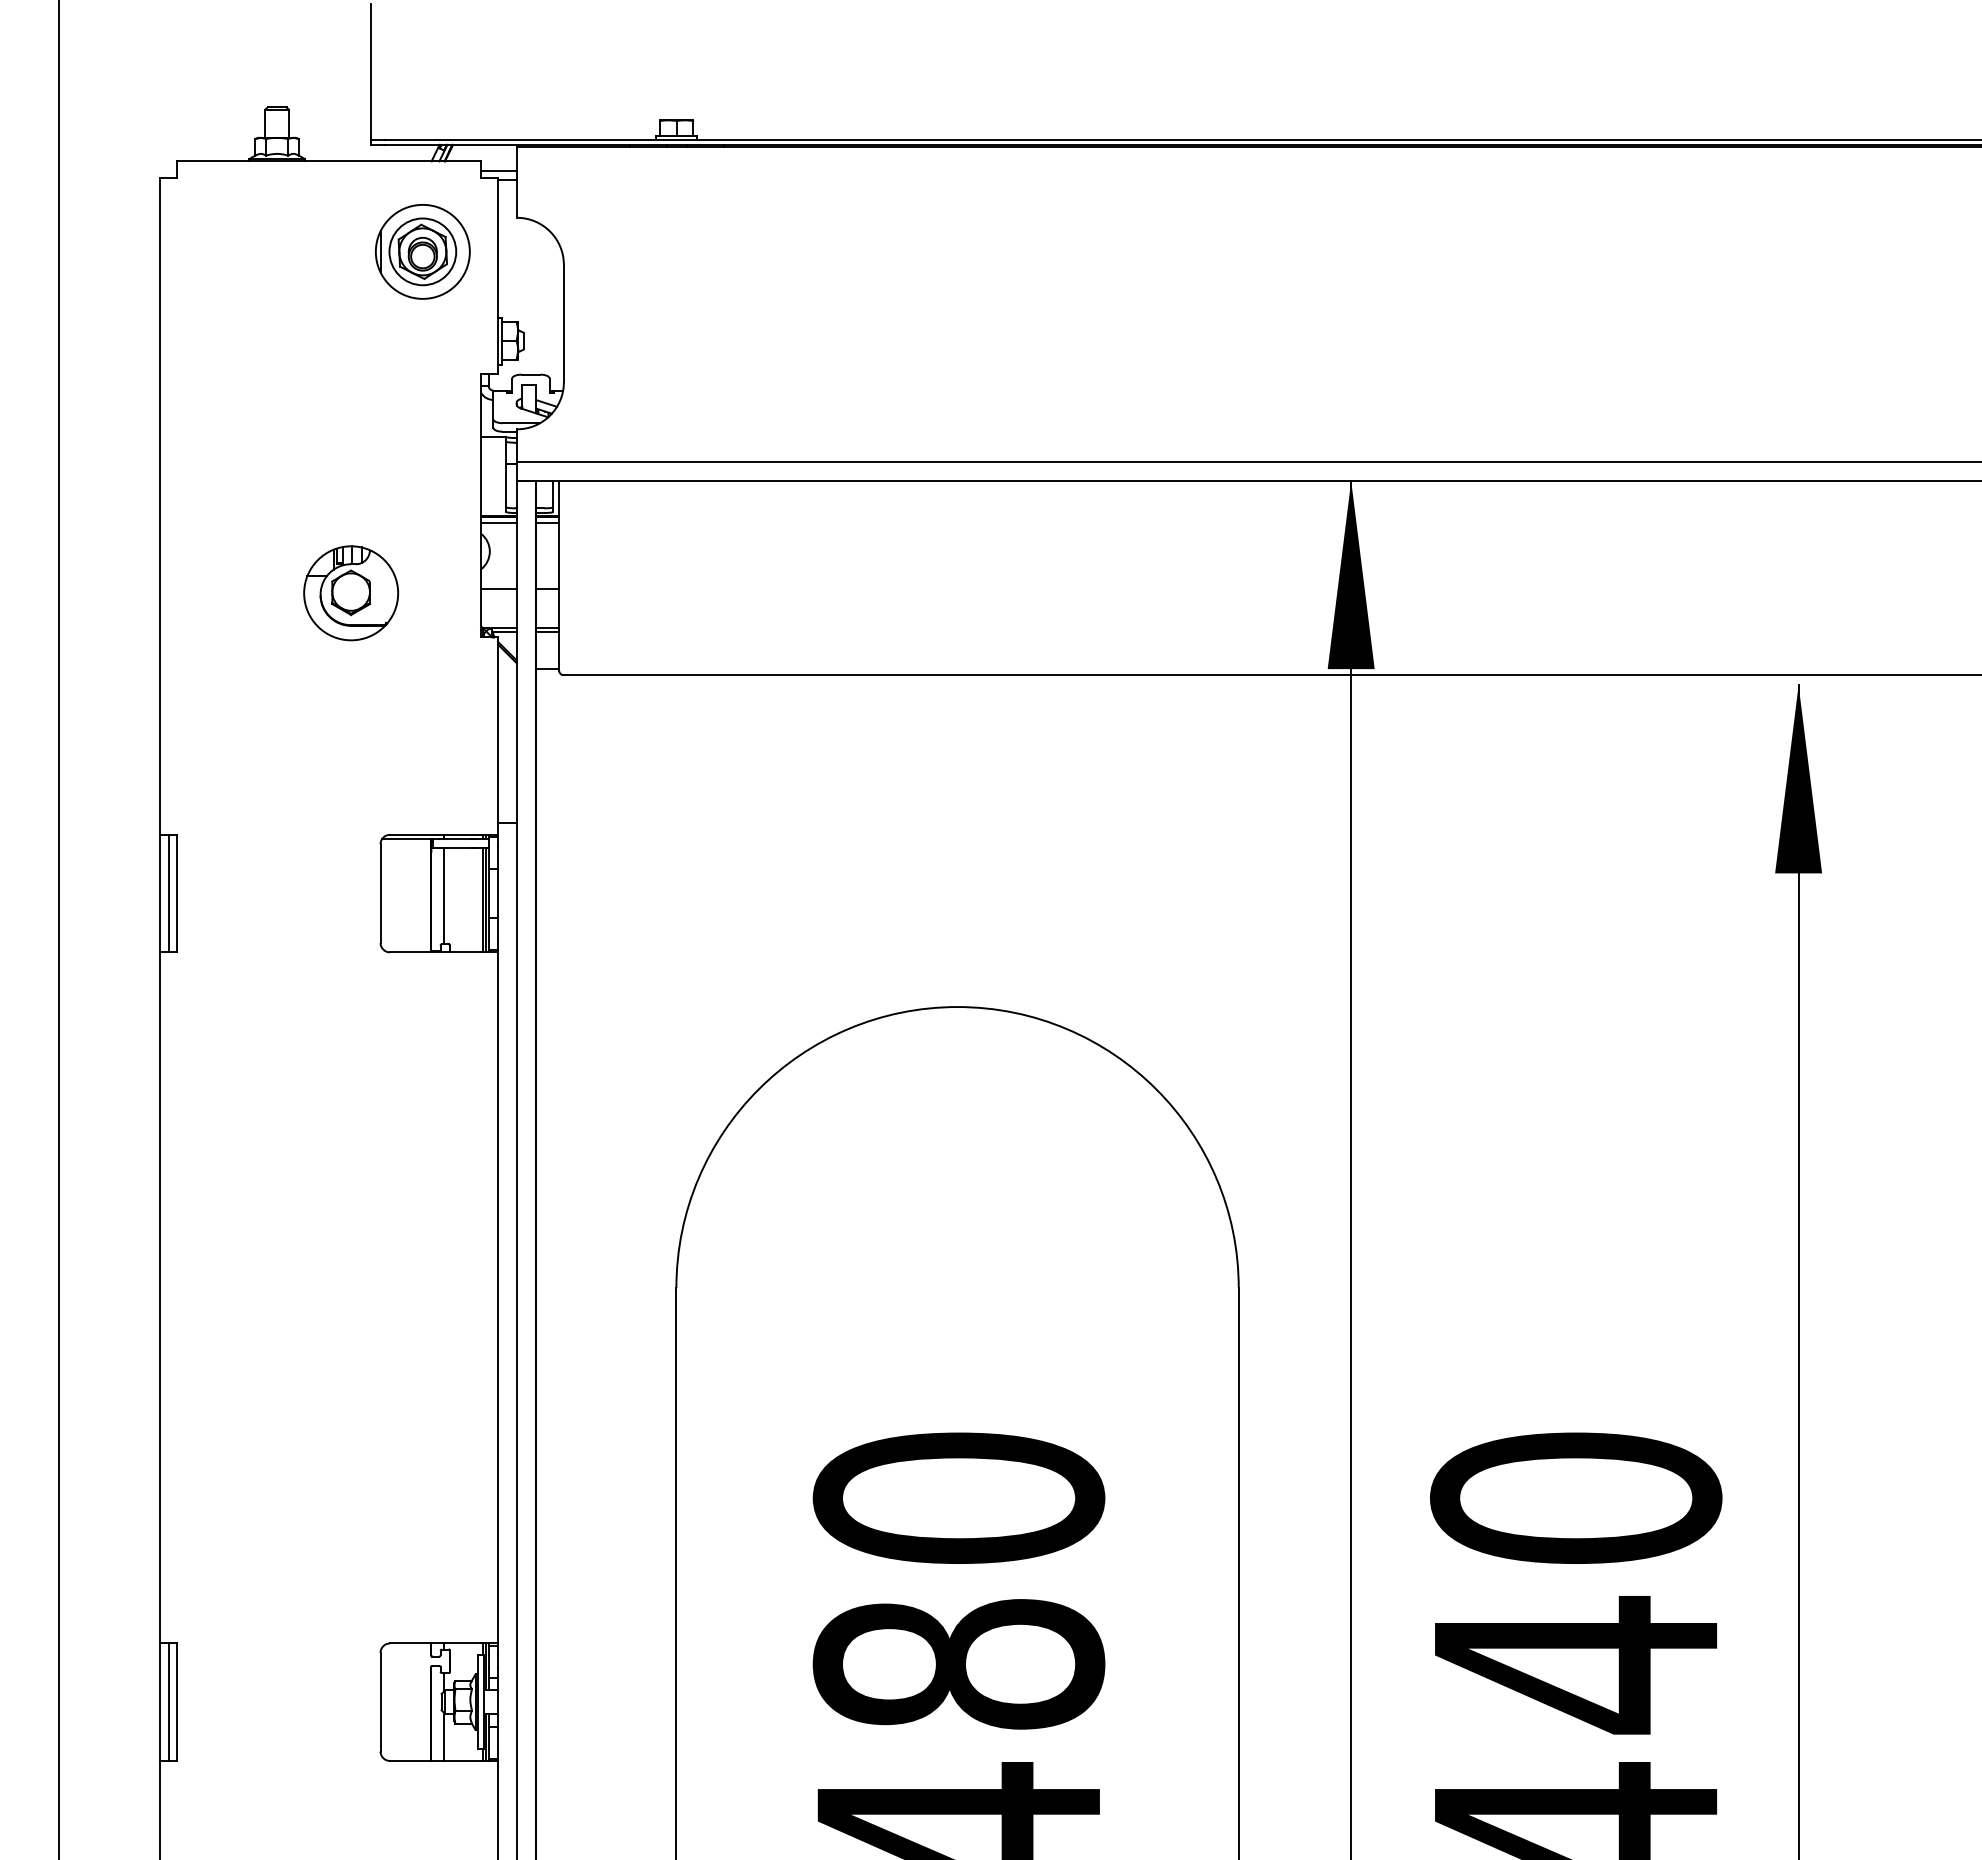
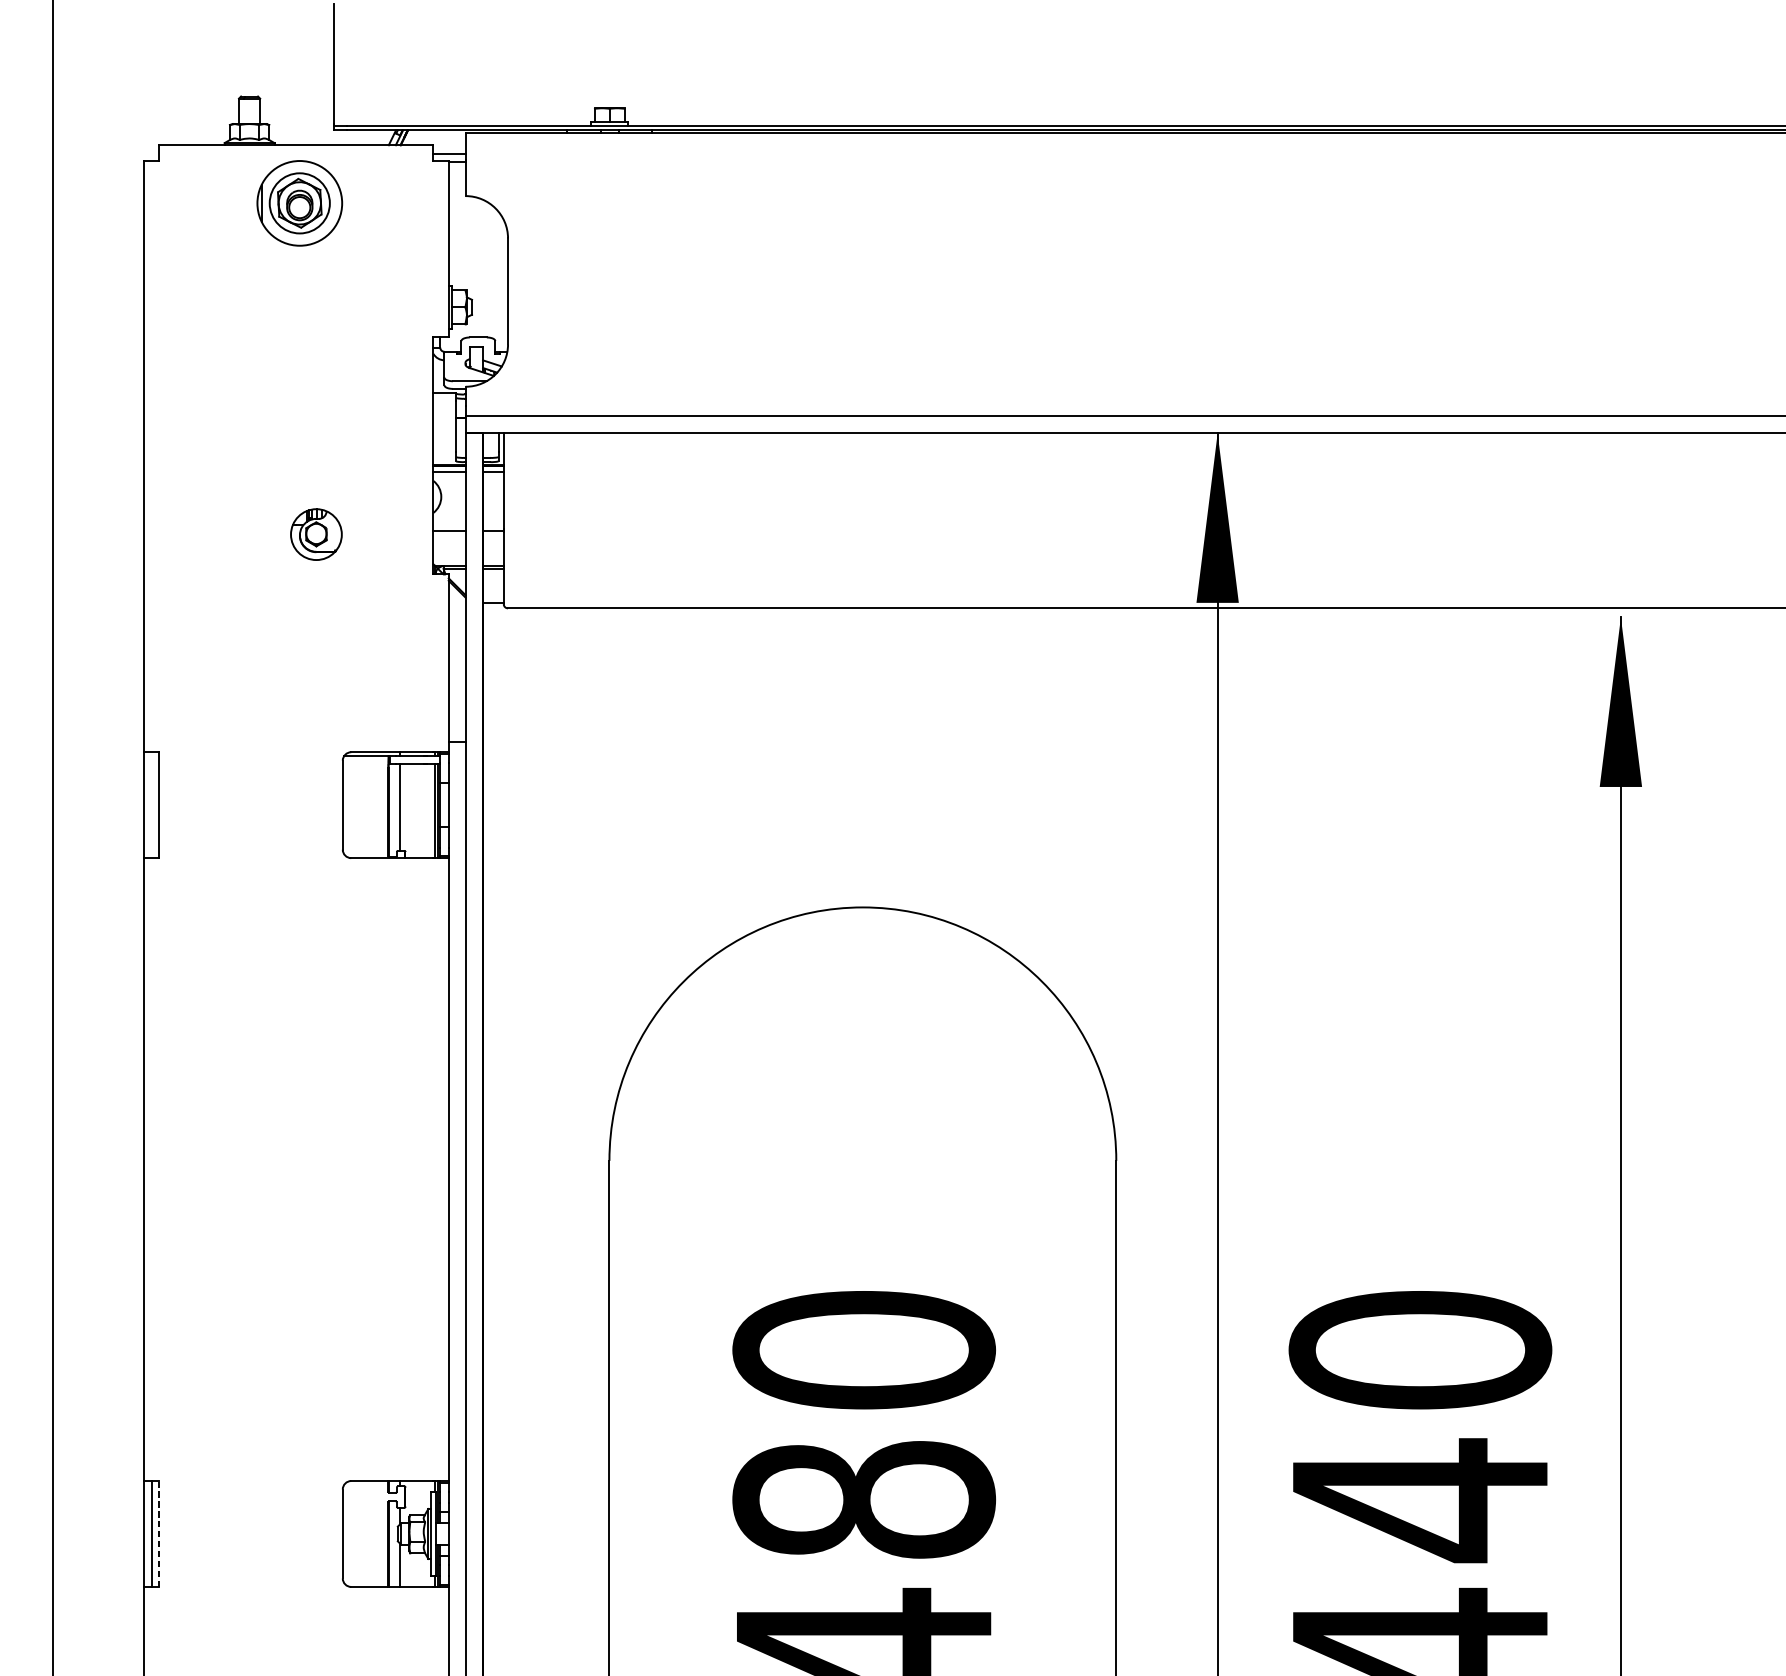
part: (422, 251) -> (299, 203), moved
part: (351, 593) -> (316, 534), size x0.6
line: (168, 893) -> (151, 805), removed
line: (176, 1702) -> (158, 1534), solid -> dashed

